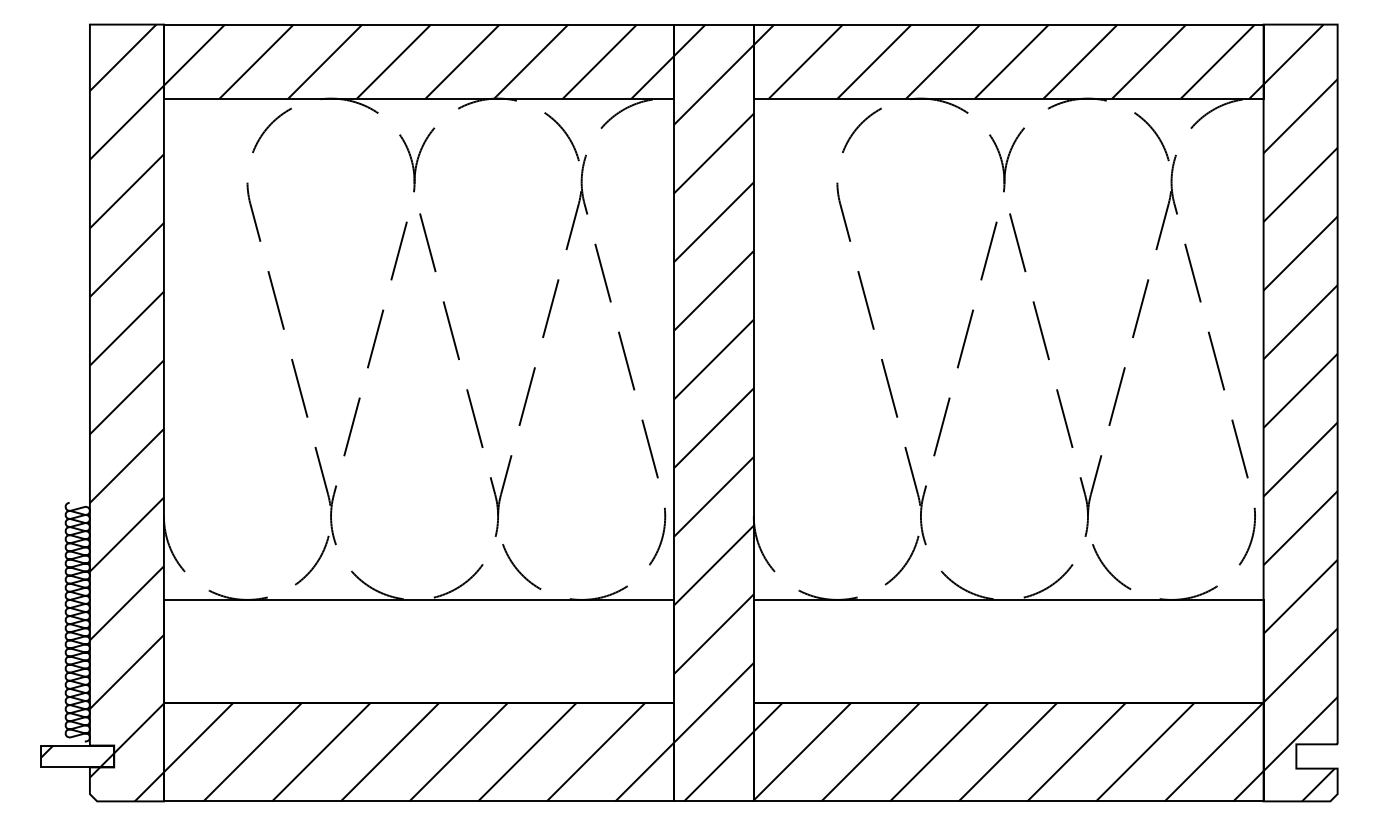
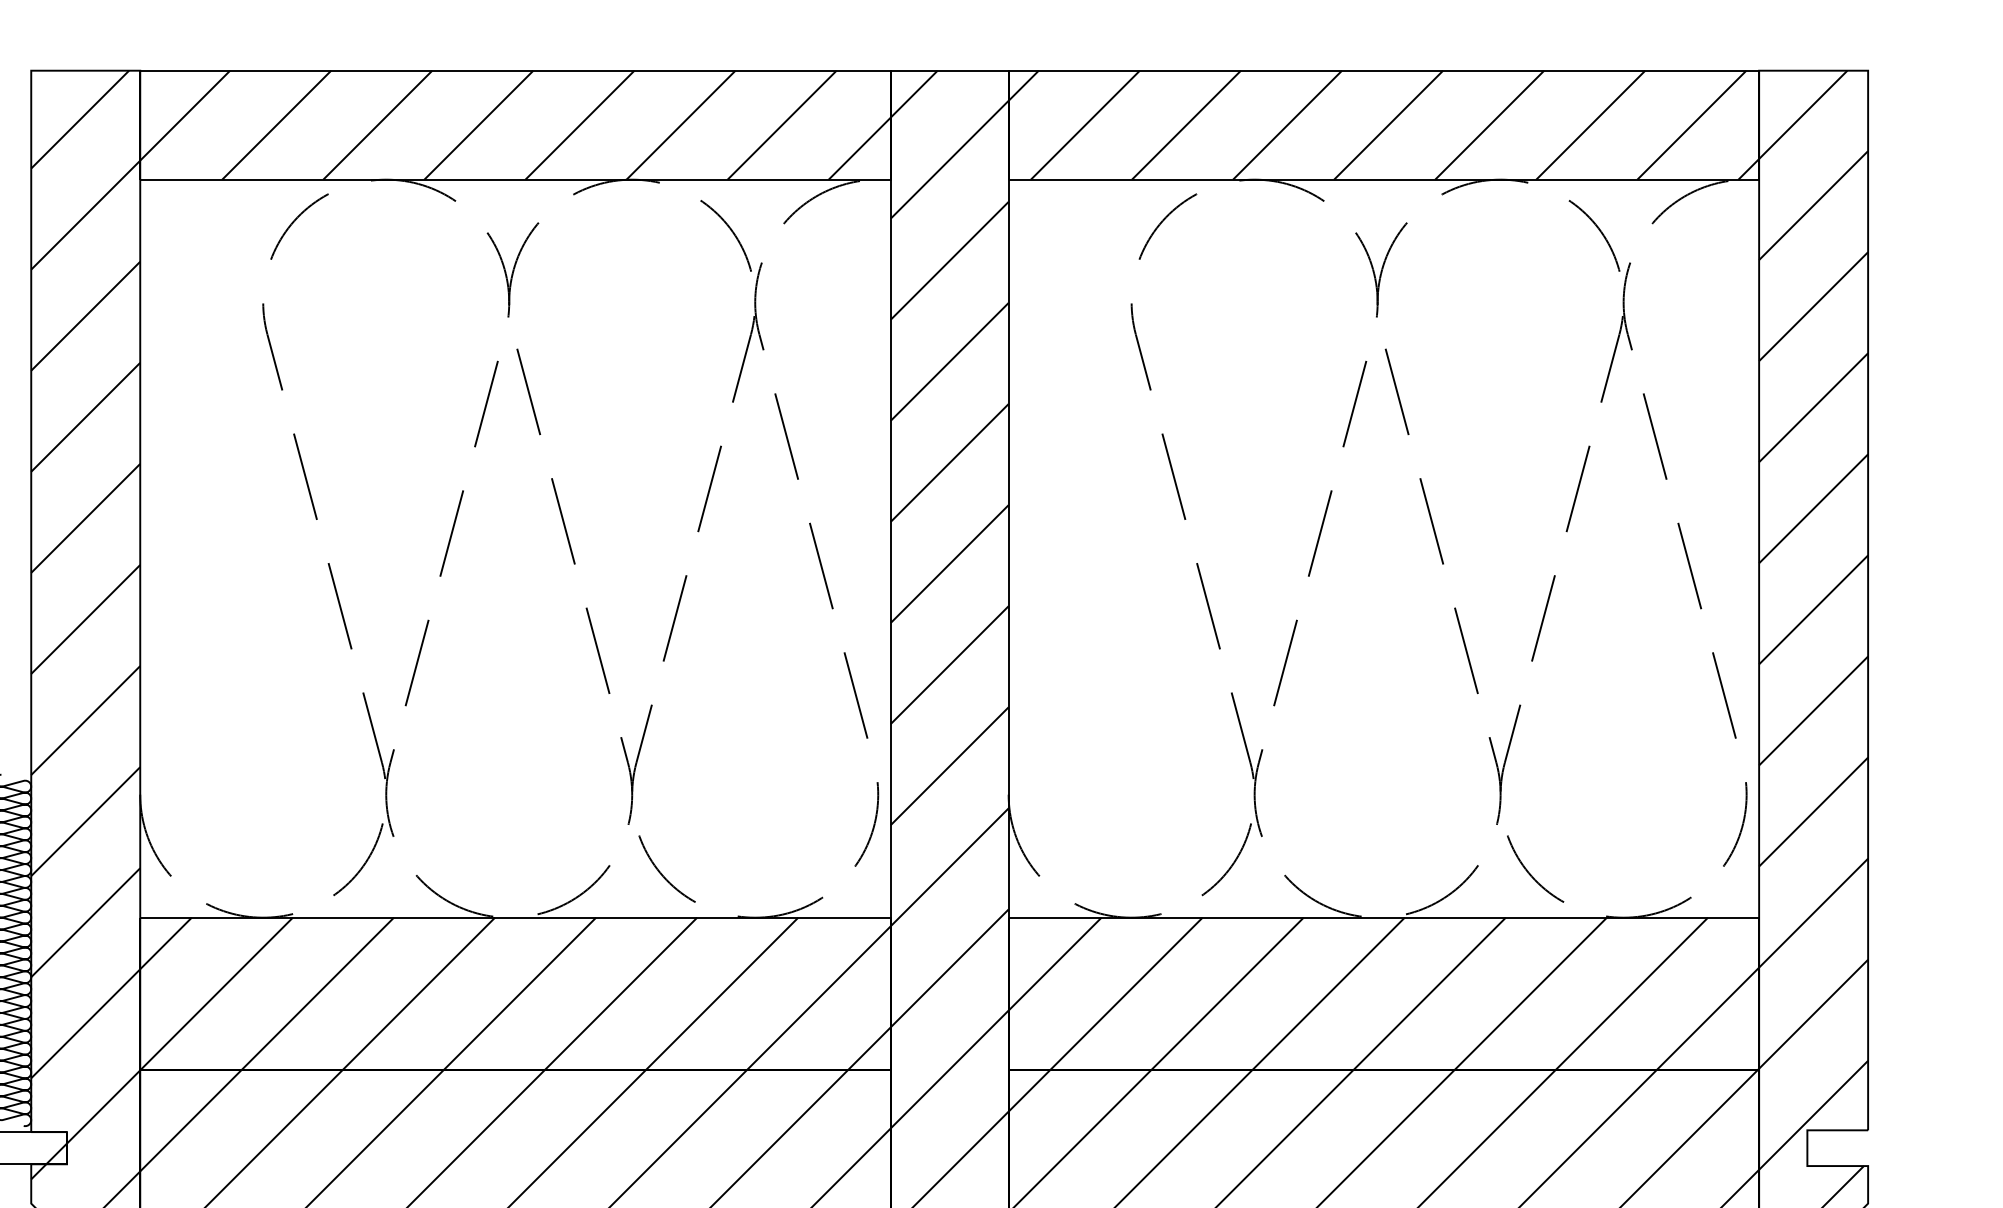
hatch: (418, 651) -> (514, 993), added
hatch: (1008, 651) -> (1383, 993), added

